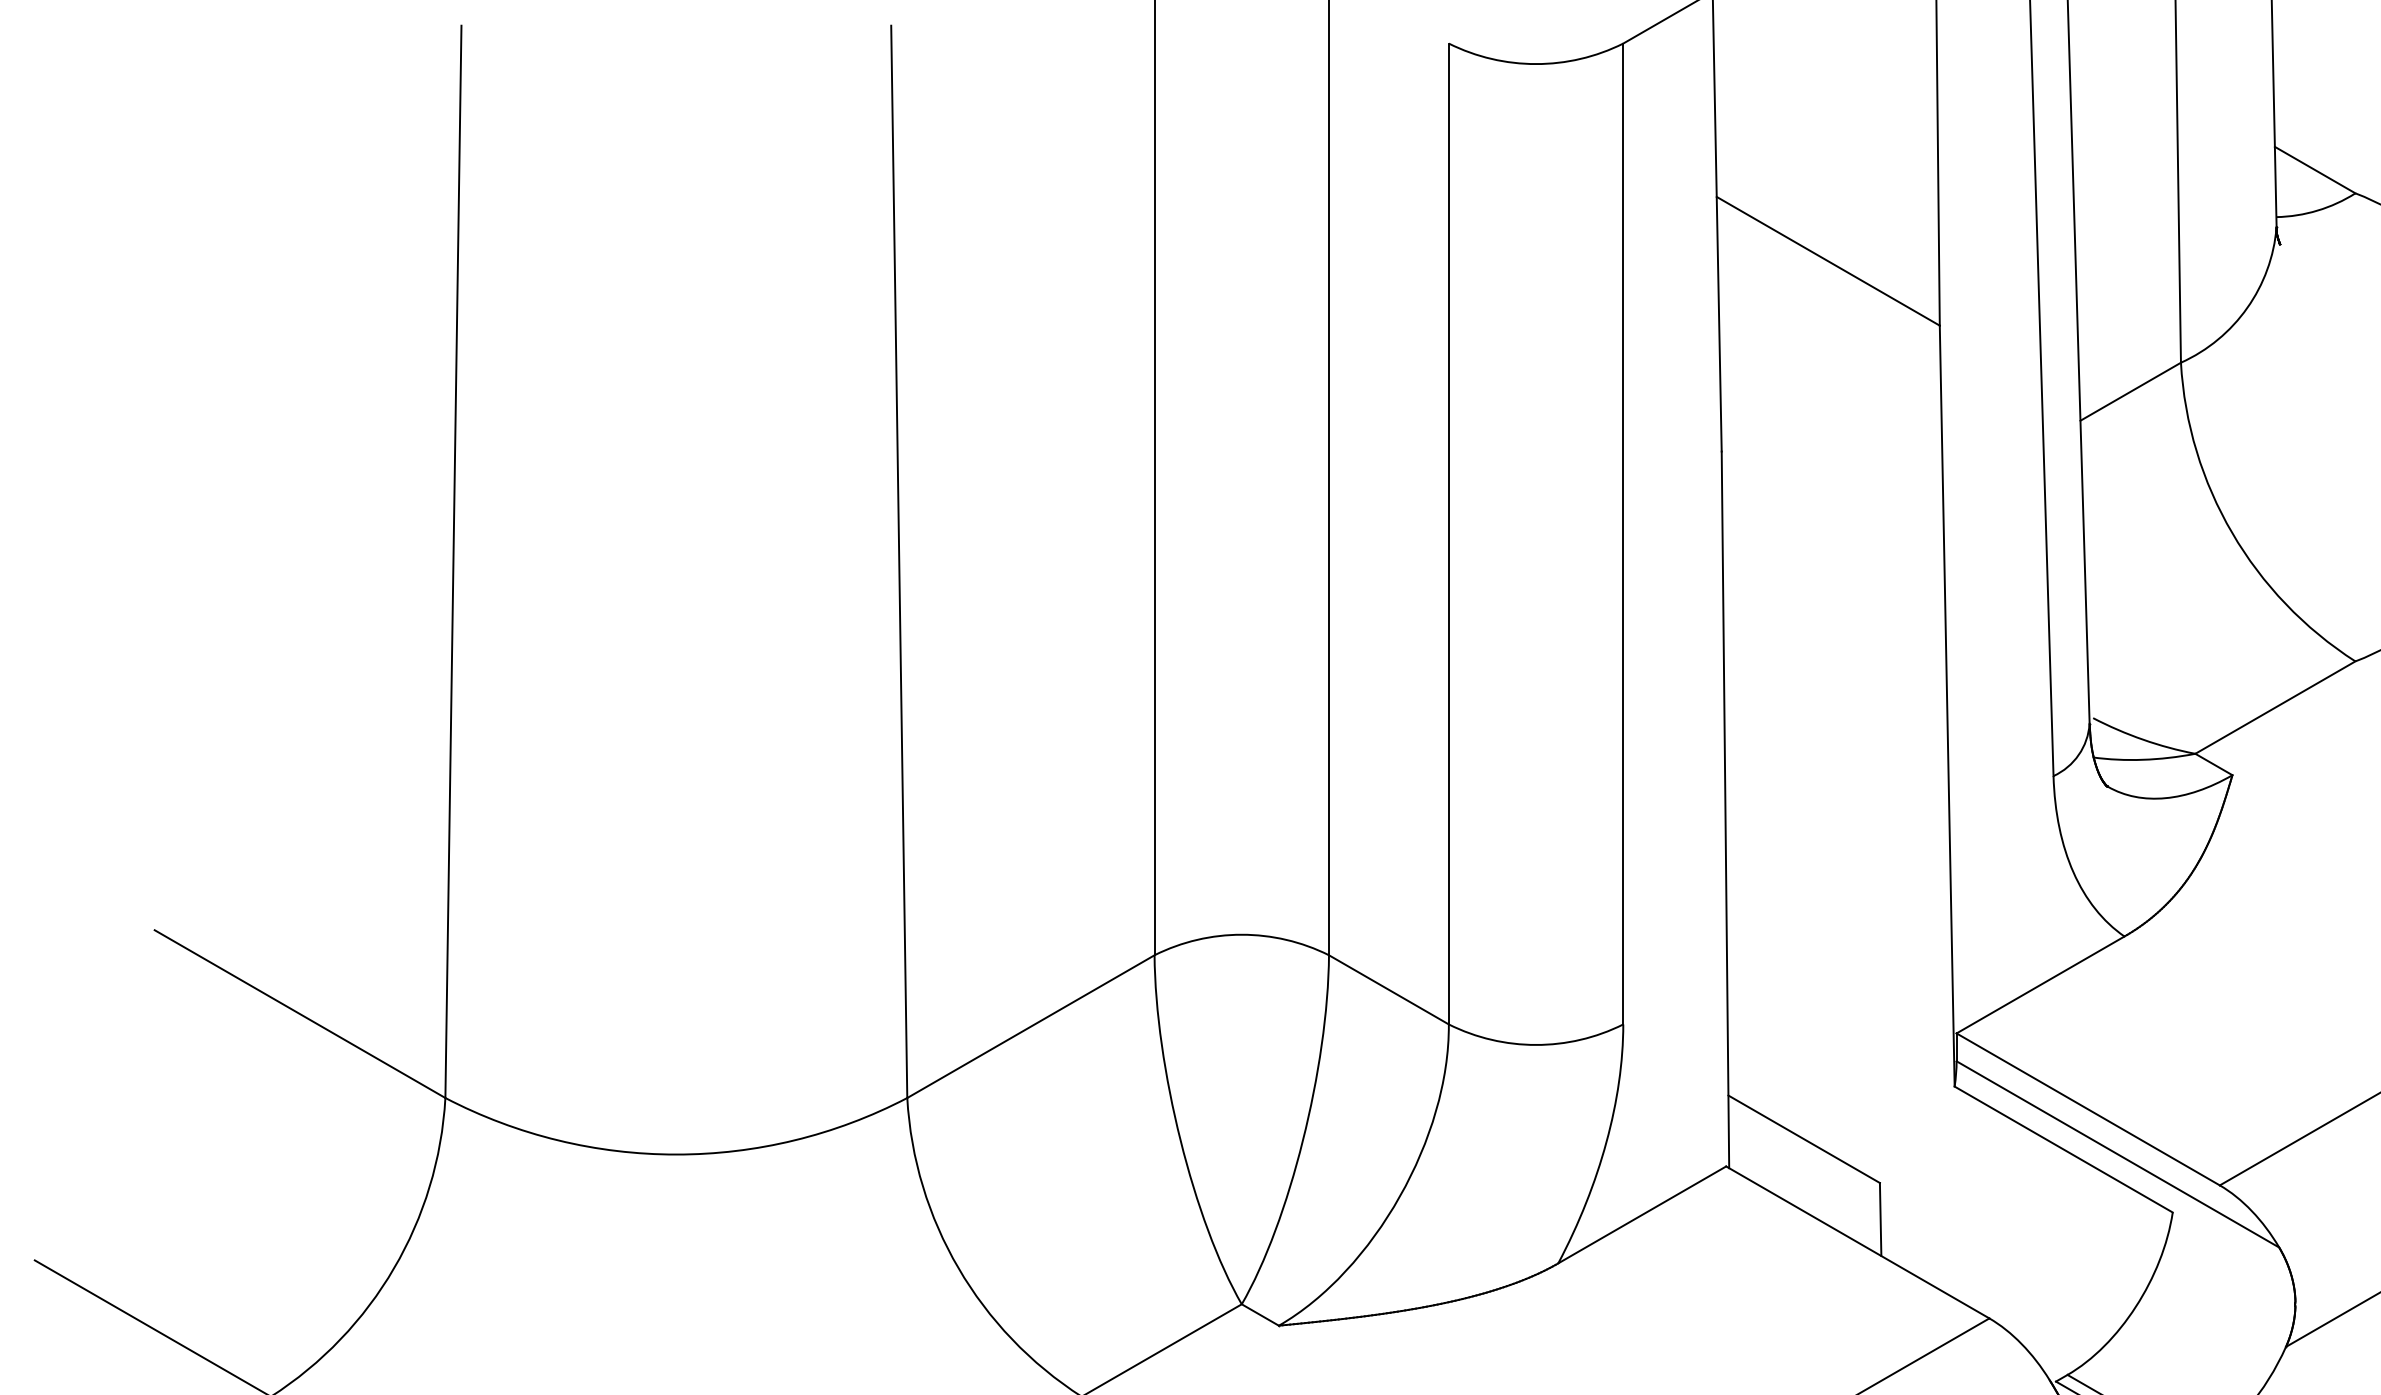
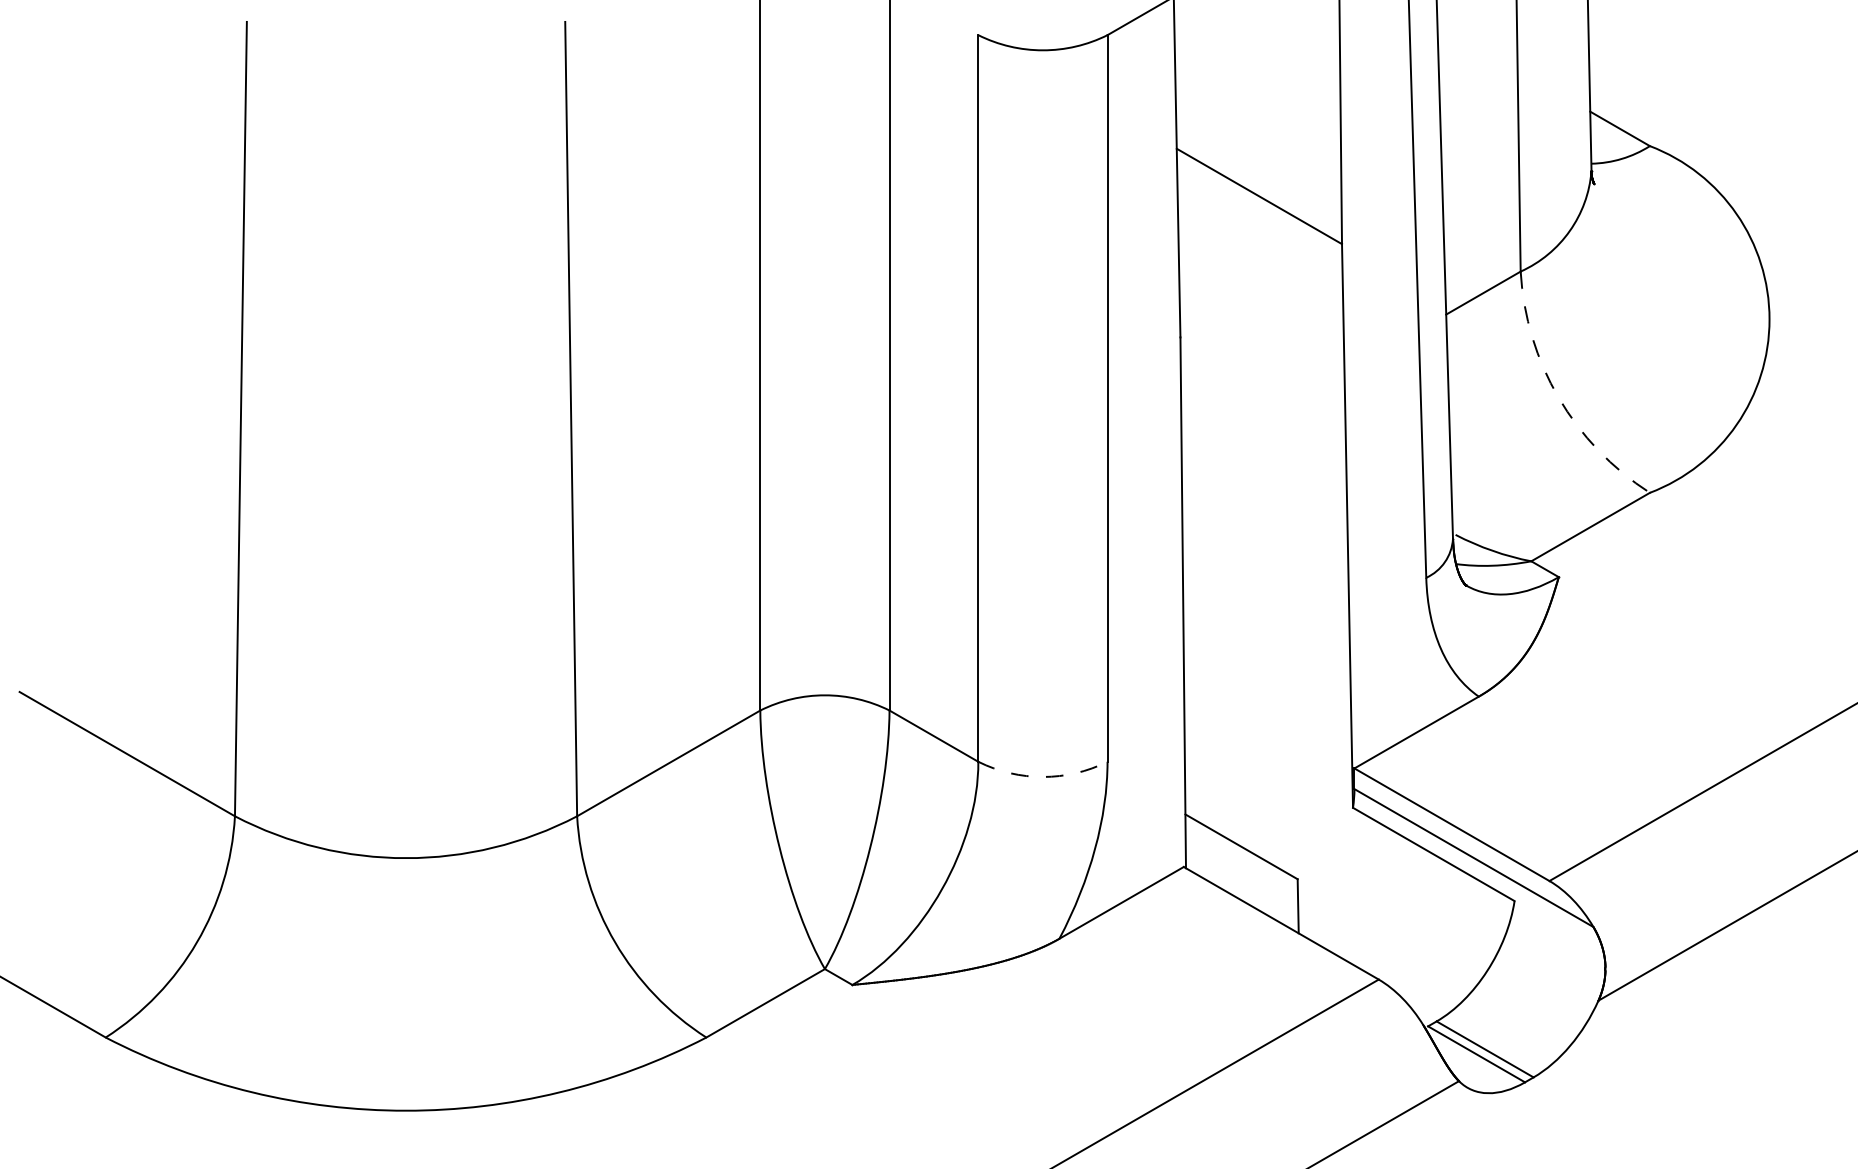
arc: (2232, 532) -> (1558, 397), solid -> dashed
arc: (1535, 1044) -> (1042, 776), solid -> dashed

